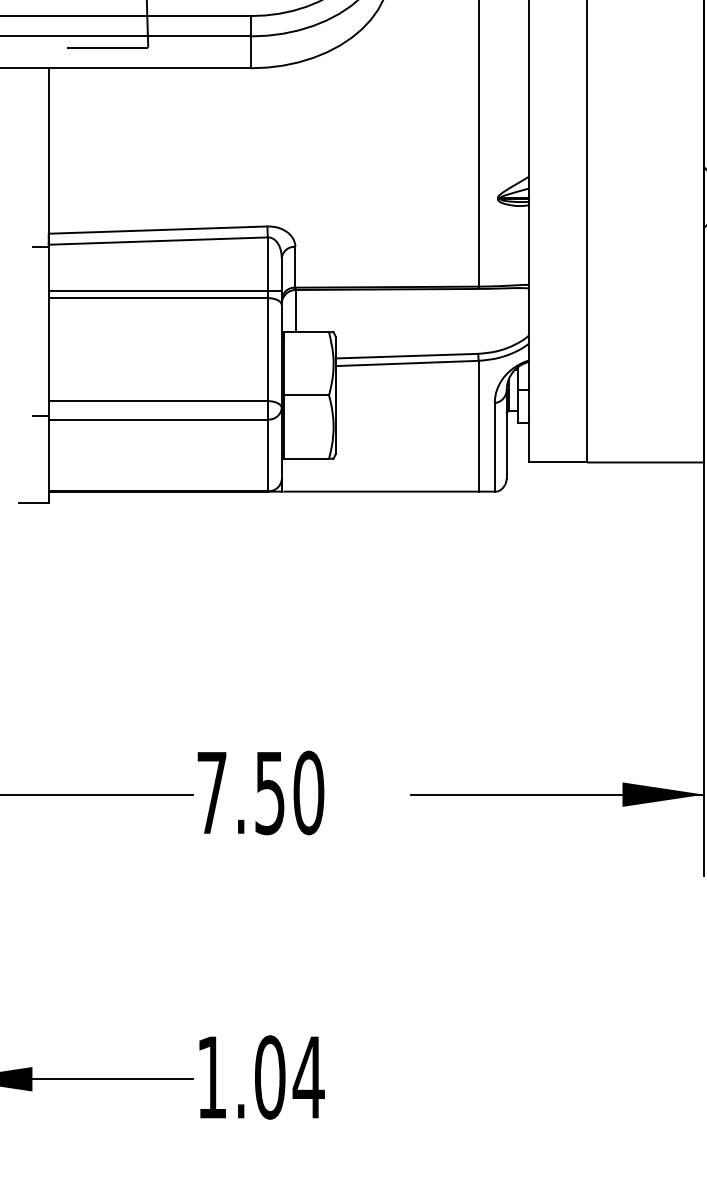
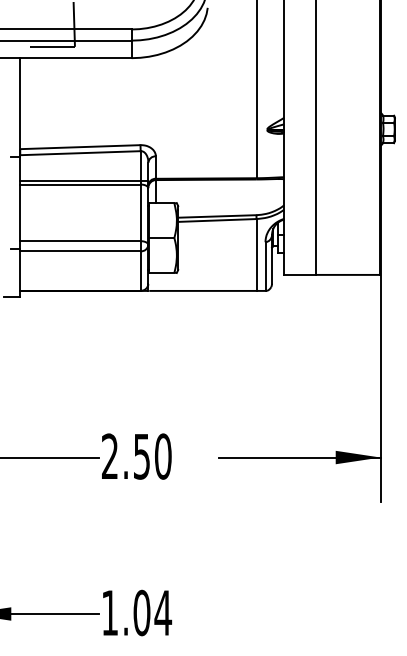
text: (211, 790) -> (109, 455), 7.50 -> 2.50

